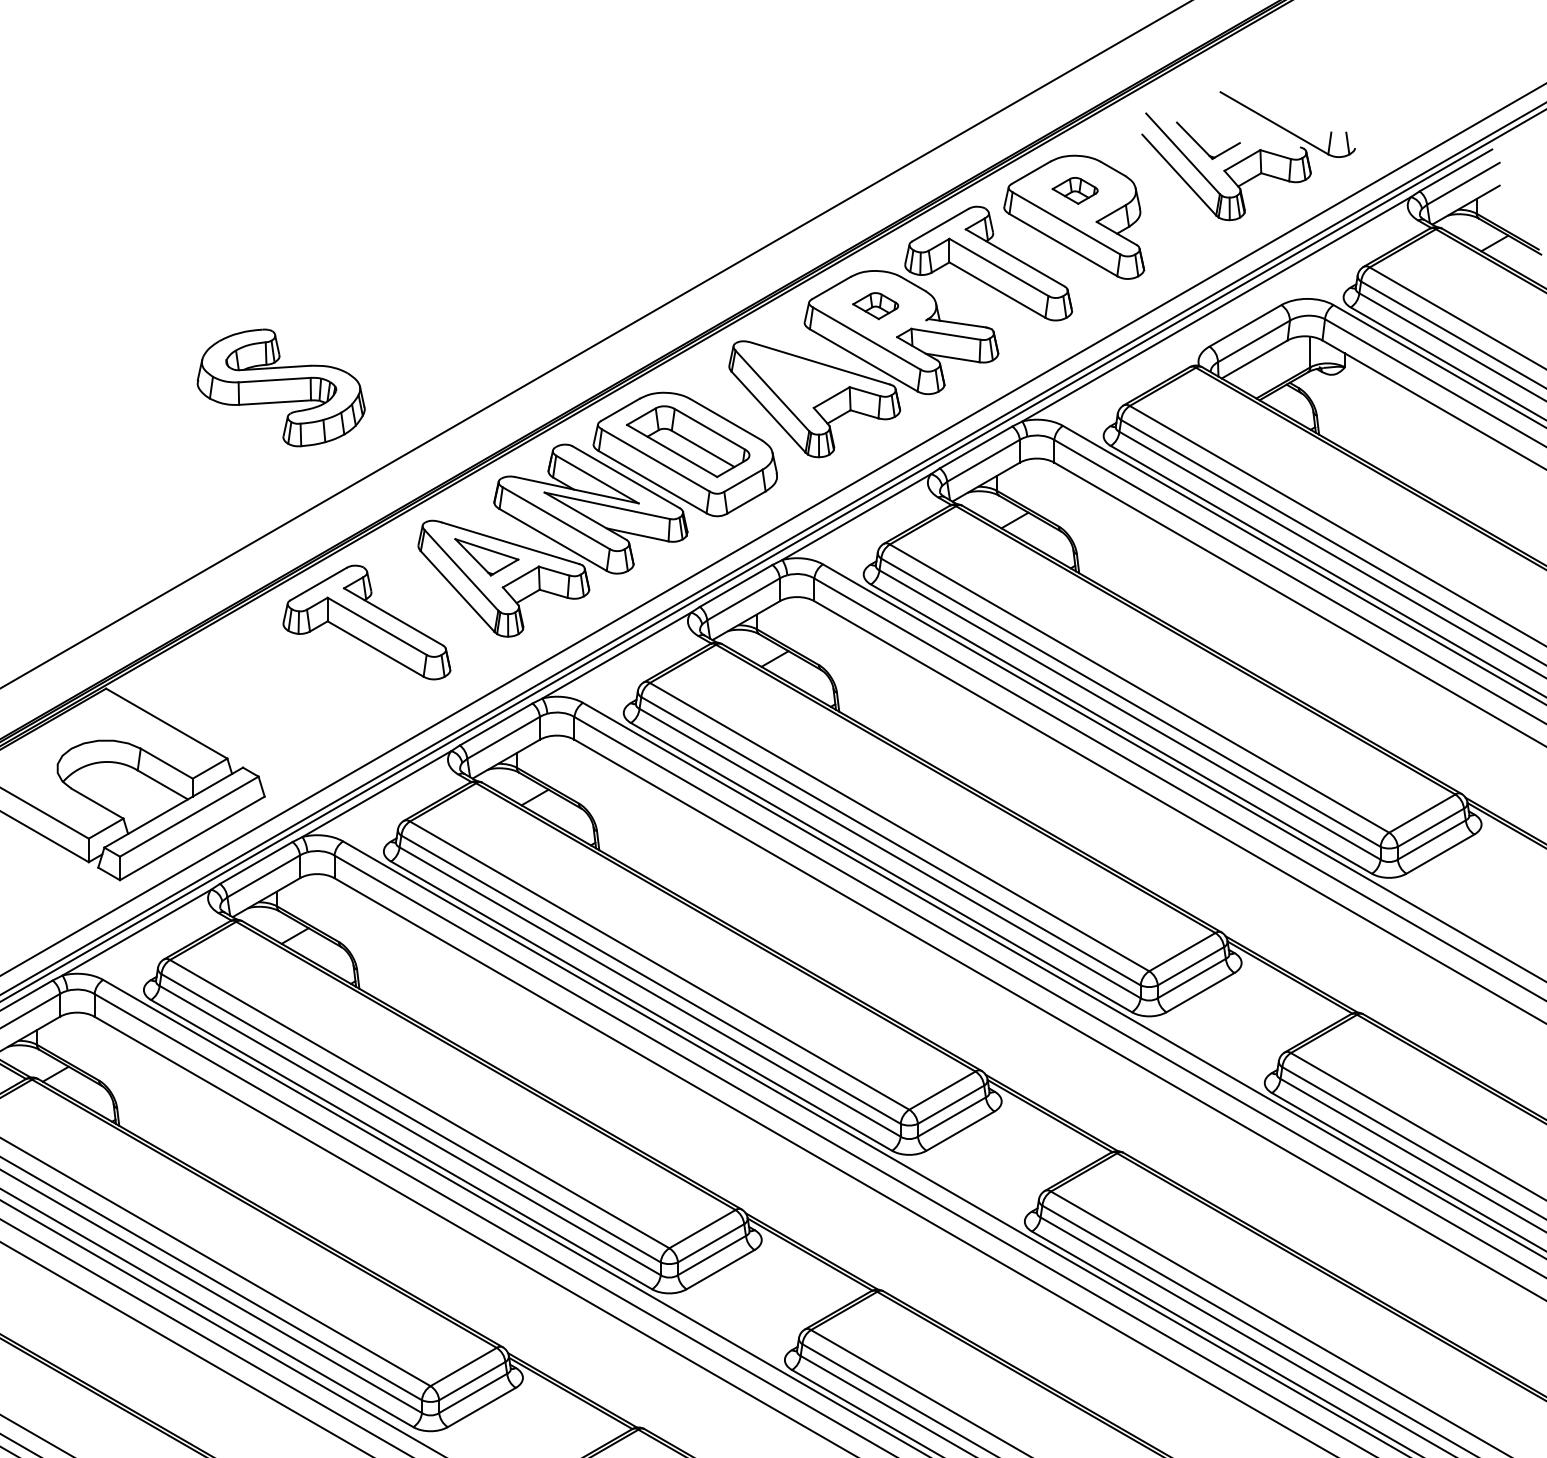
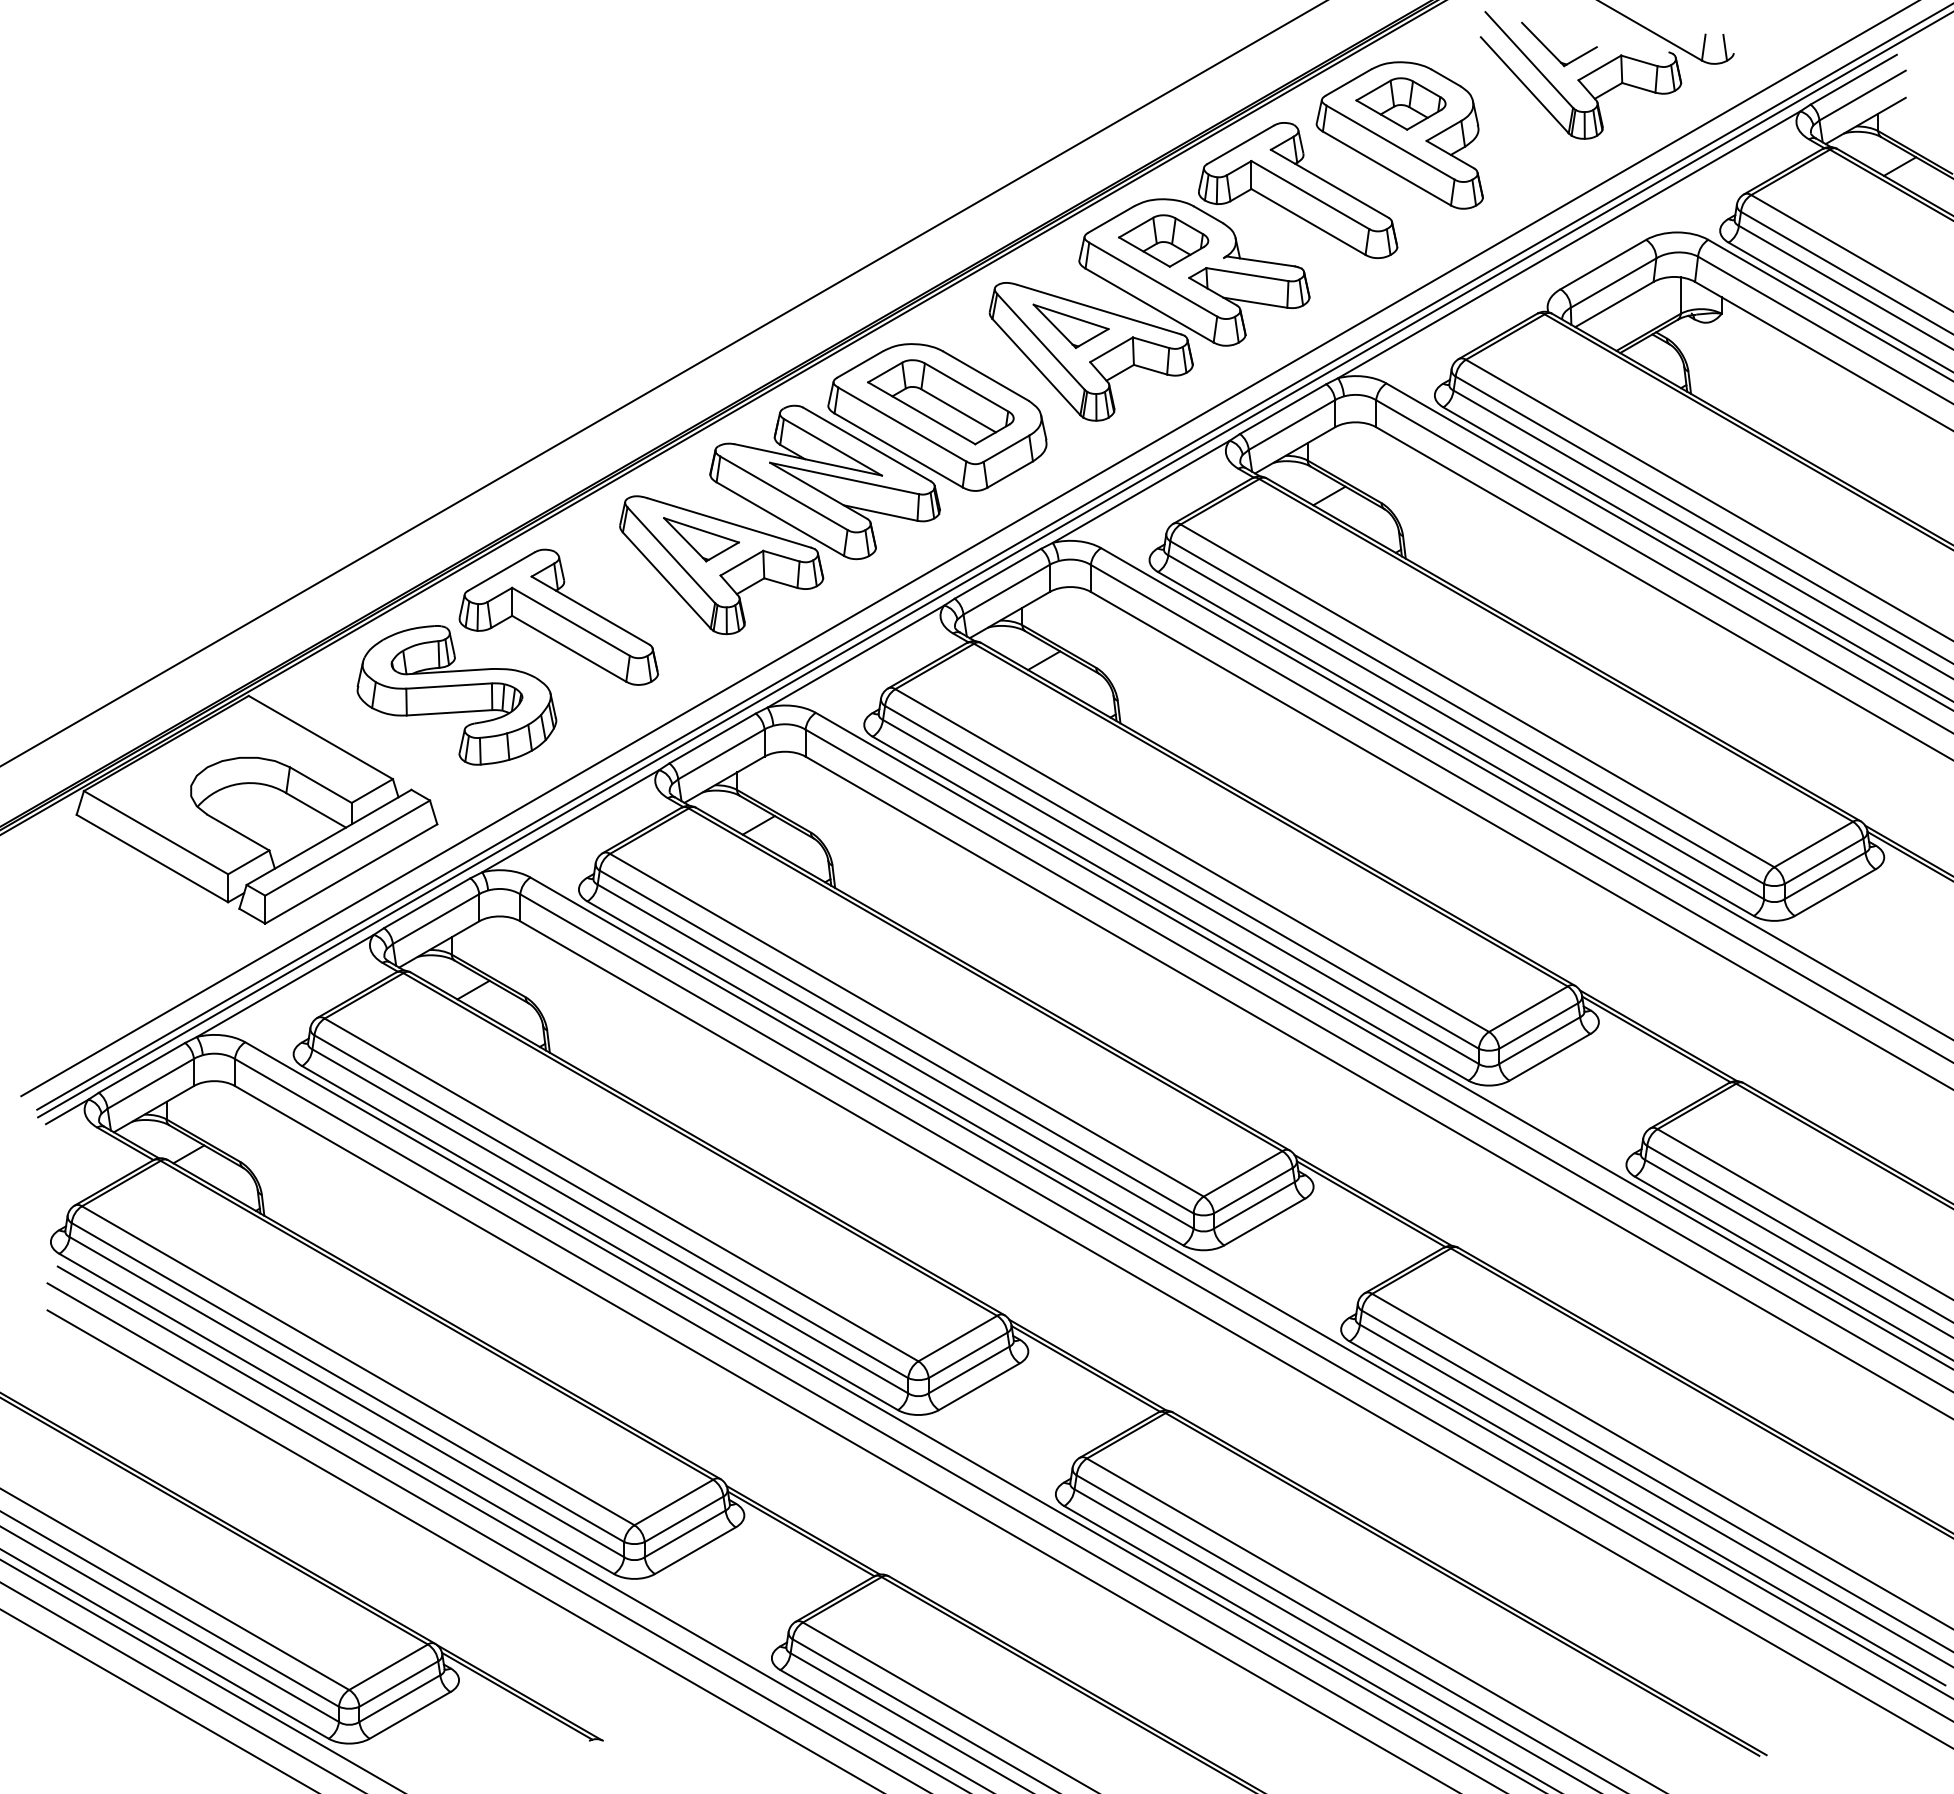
part: (1074, 190) -> (1400, 103), size x1.67
part: (875, 305) -> (1163, 240), size x1.67
part: (797, 377) -> (1070, 326), added
part: (280, 388) -> (456, 695), moved

